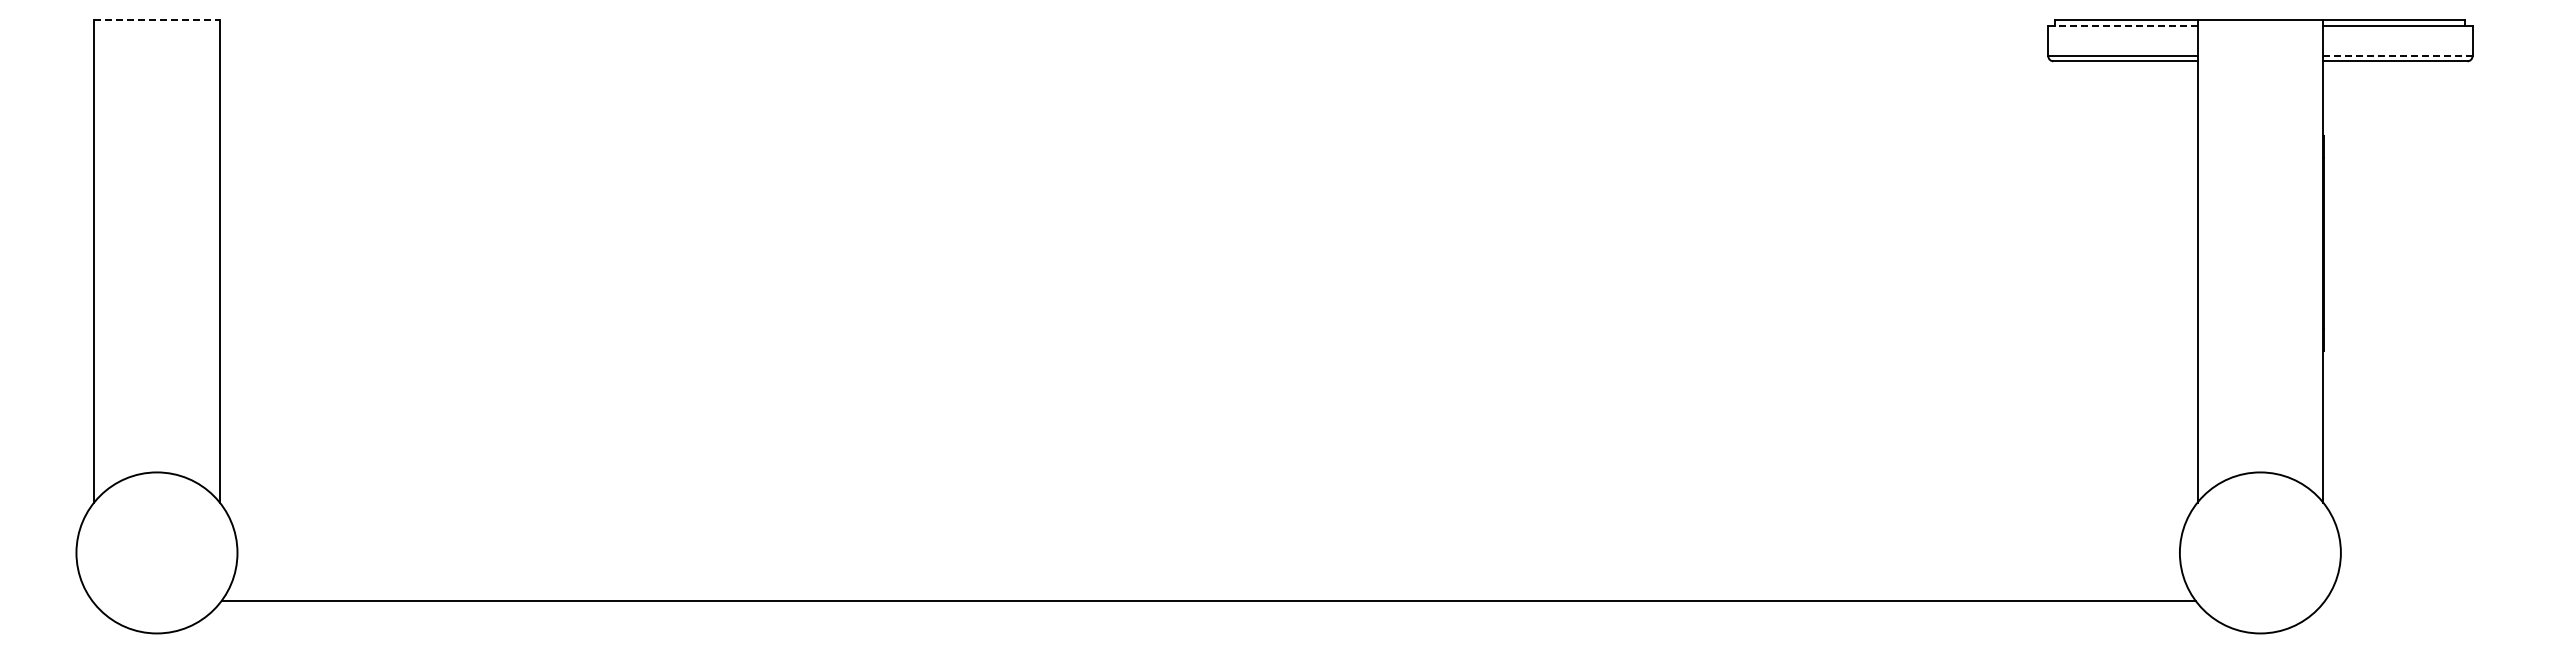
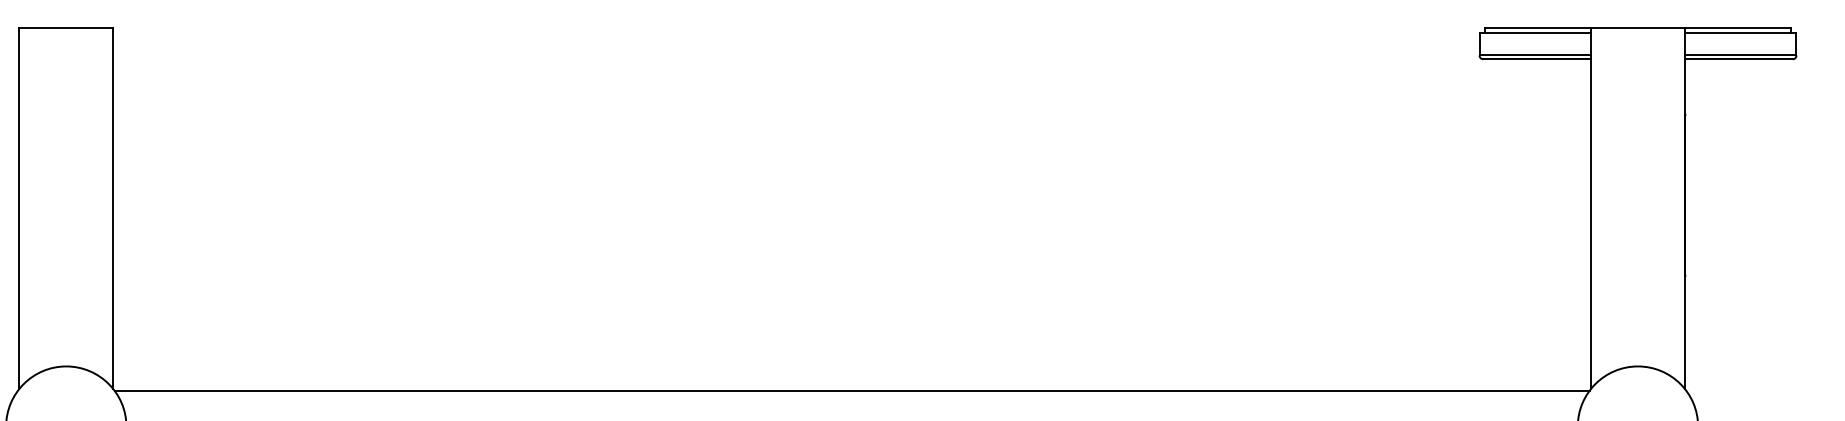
line: (156, 19) -> (65, 28), dashed -> solid
line: (2122, 26) -> (1534, 33), dashed -> solid
line: (2397, 56) -> (1740, 55), dashed -> solid
line: (1208, 505) -> (851, 391), added

